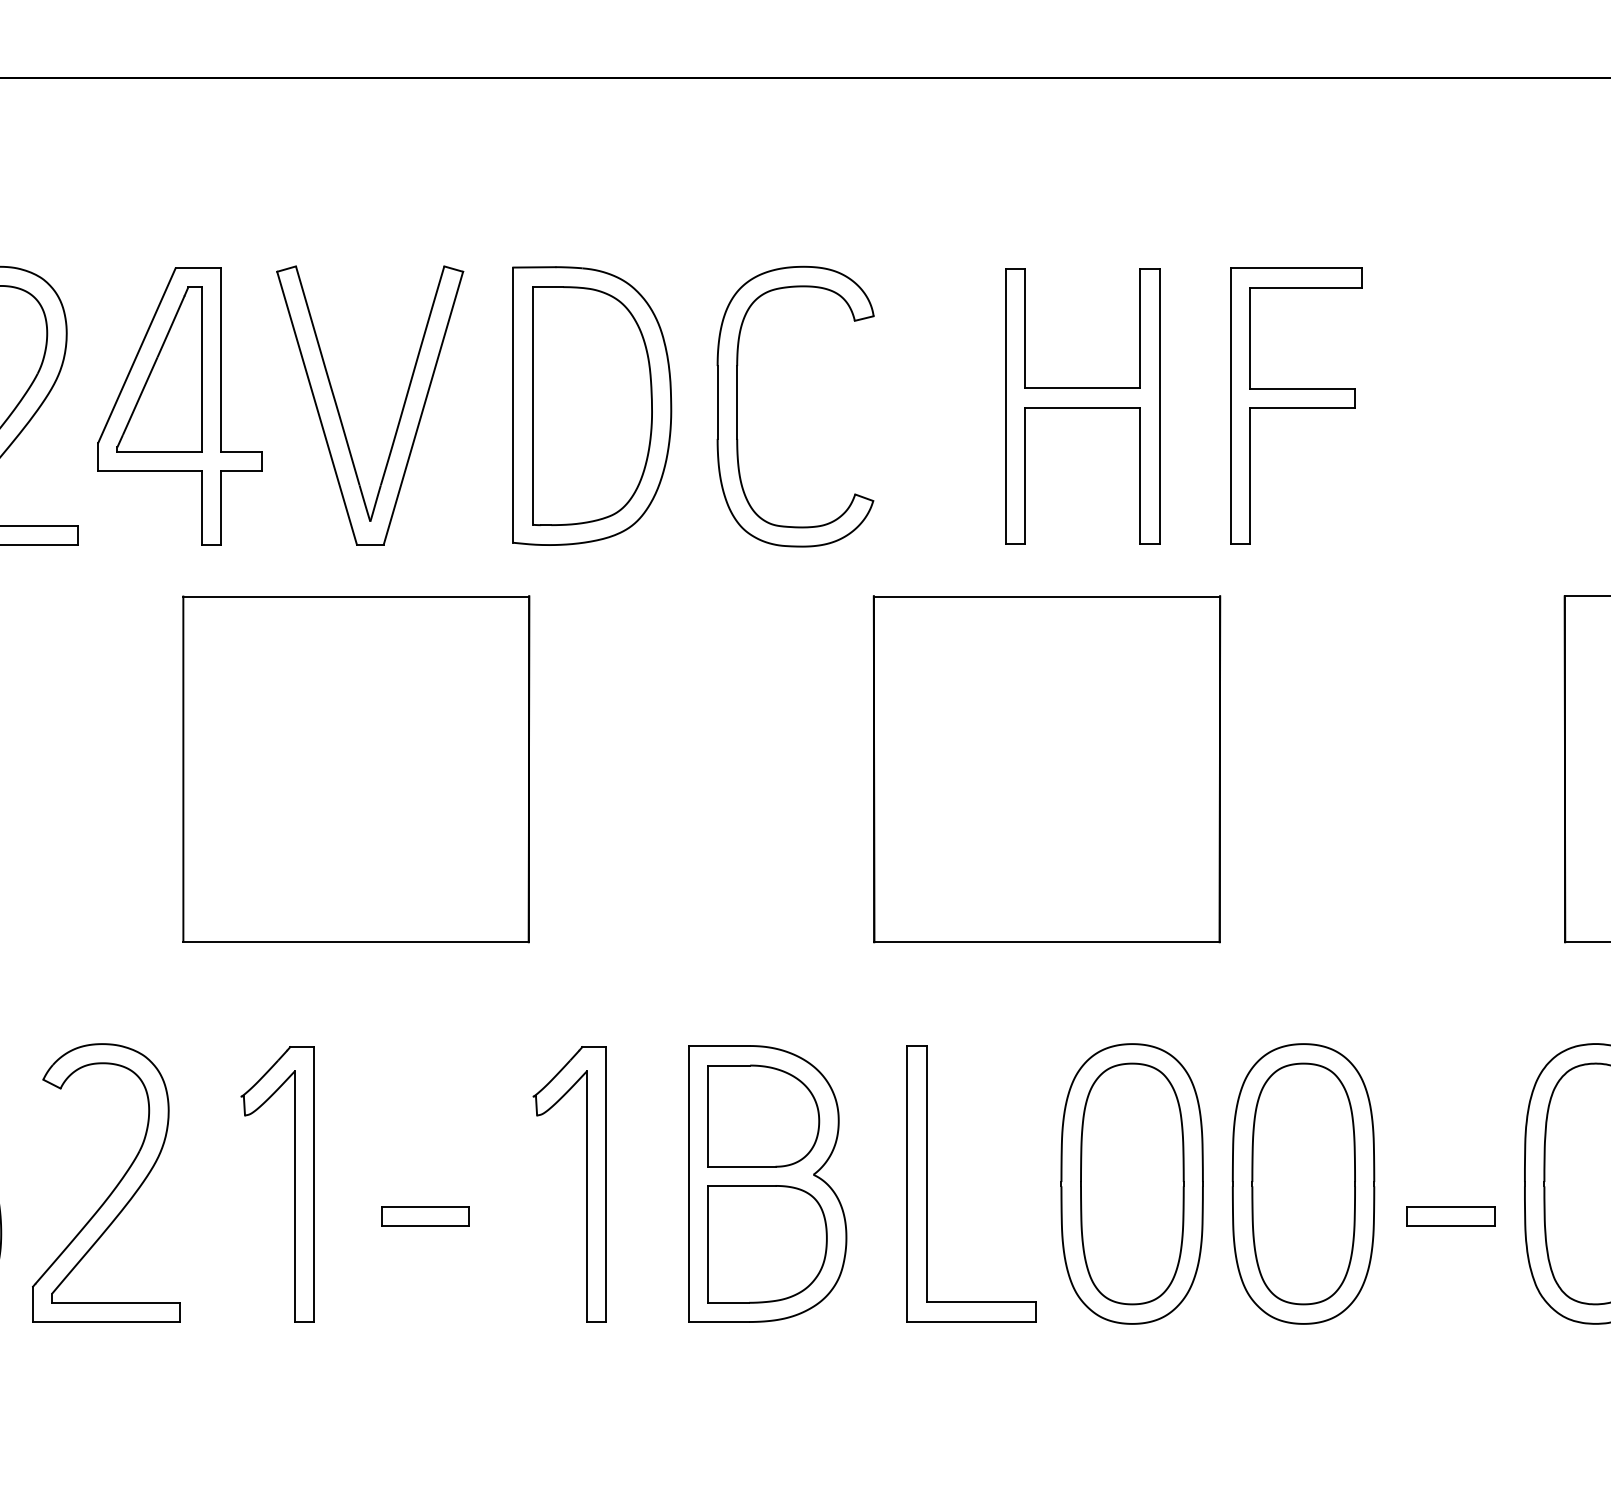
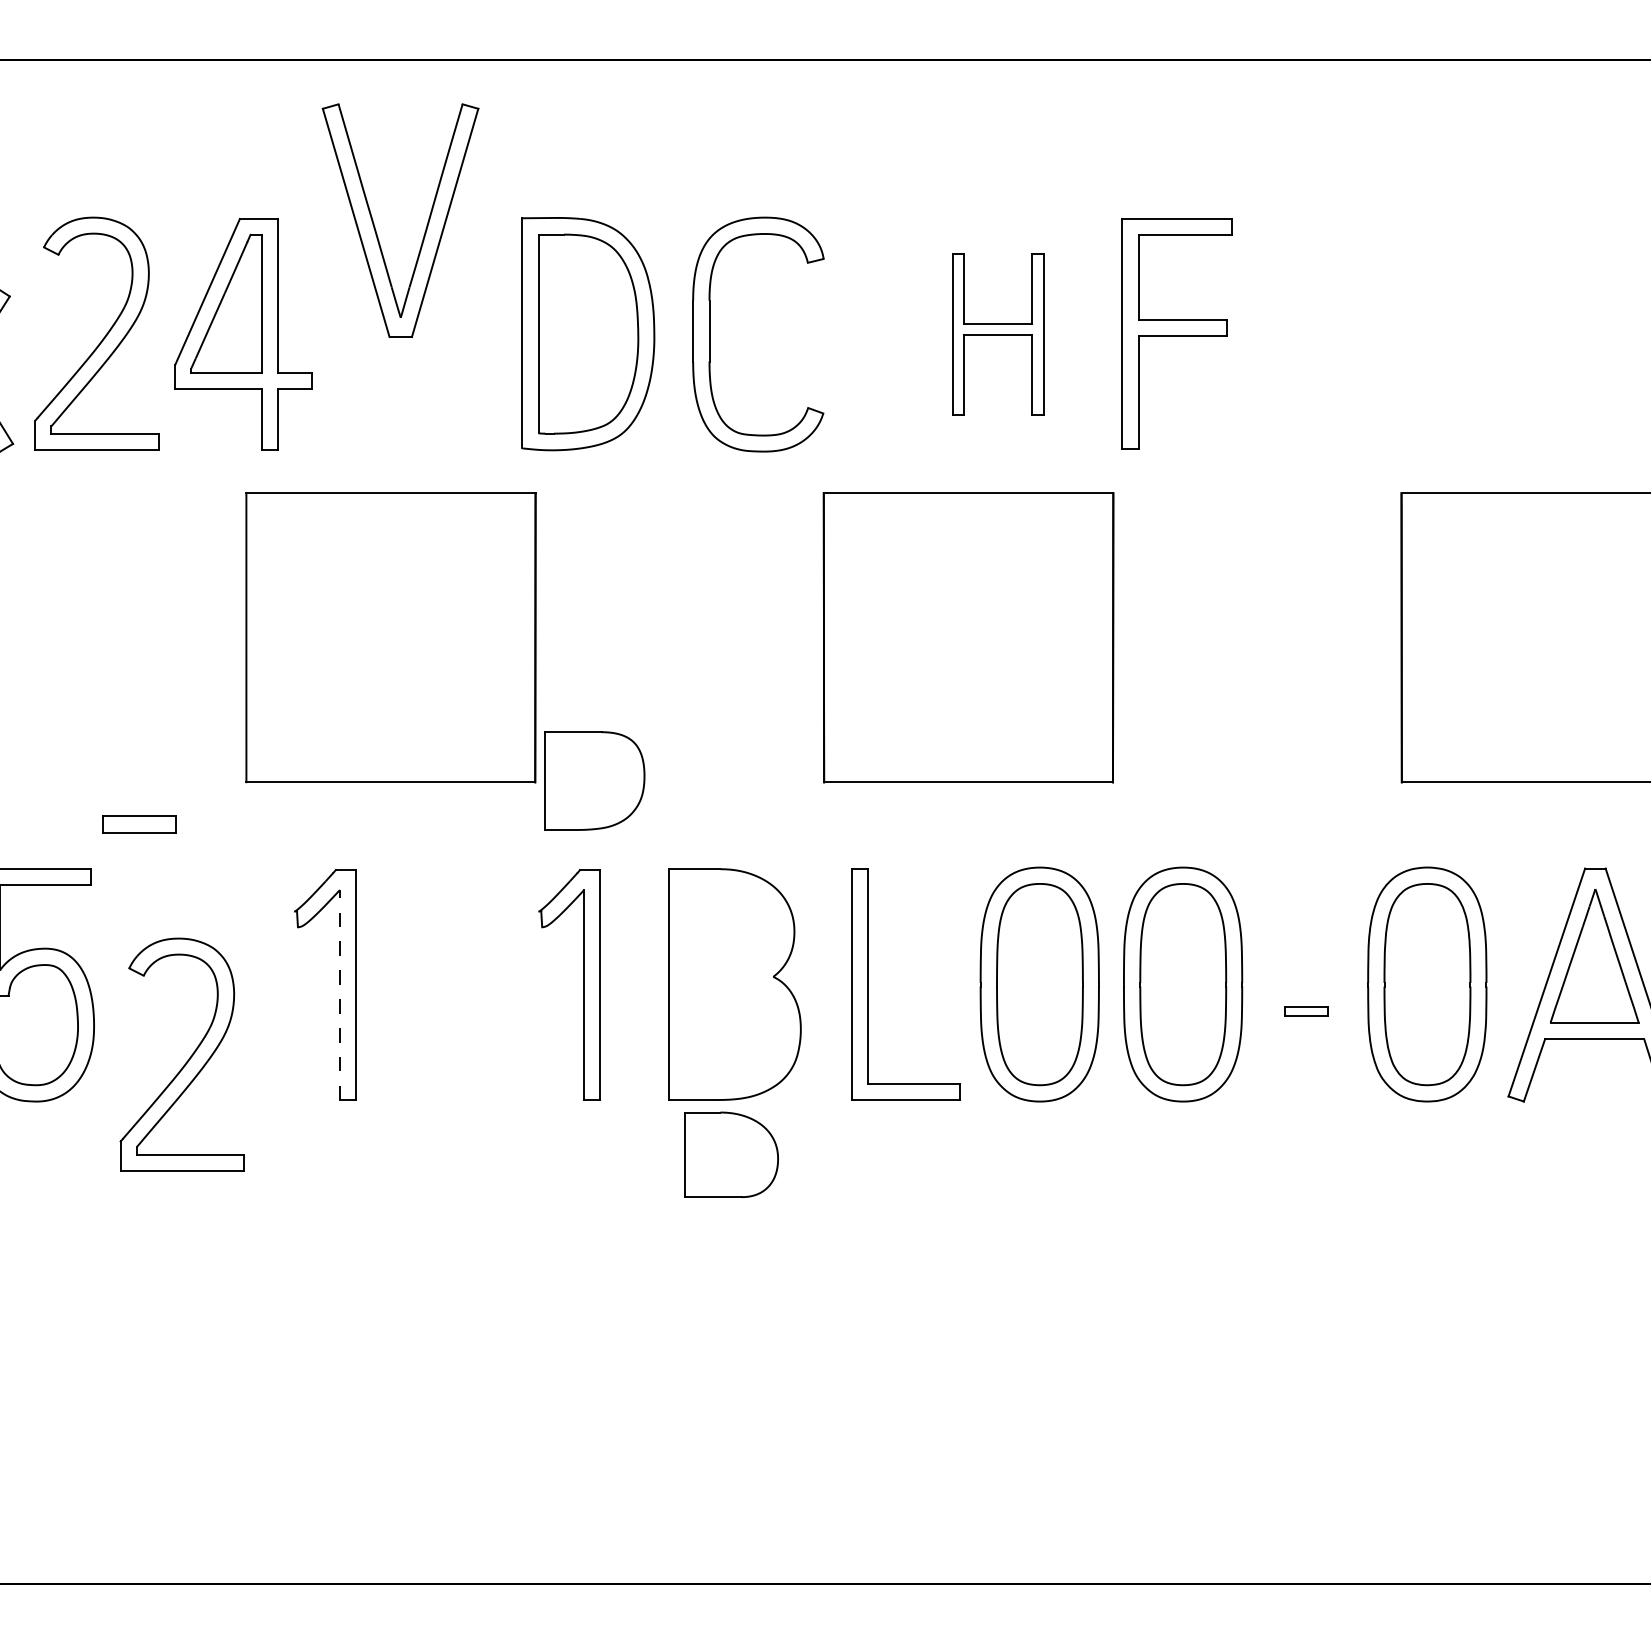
part: (1082, 406) -> (998, 334), size x0.7
part: (340, 412) -> (375, 226), moved
part: (763, 1115) -> (731, 1154), moved
part: (114, 1187) -> (188, 1058), moved
line: (294, 1195) -> (339, 994), solid -> dashed
part: (425, 1216) -> (139, 824), moved
part: (1451, 1216) -> (1306, 1011), size x0.6
part: (767, 1243) -> (594, 780), moved

